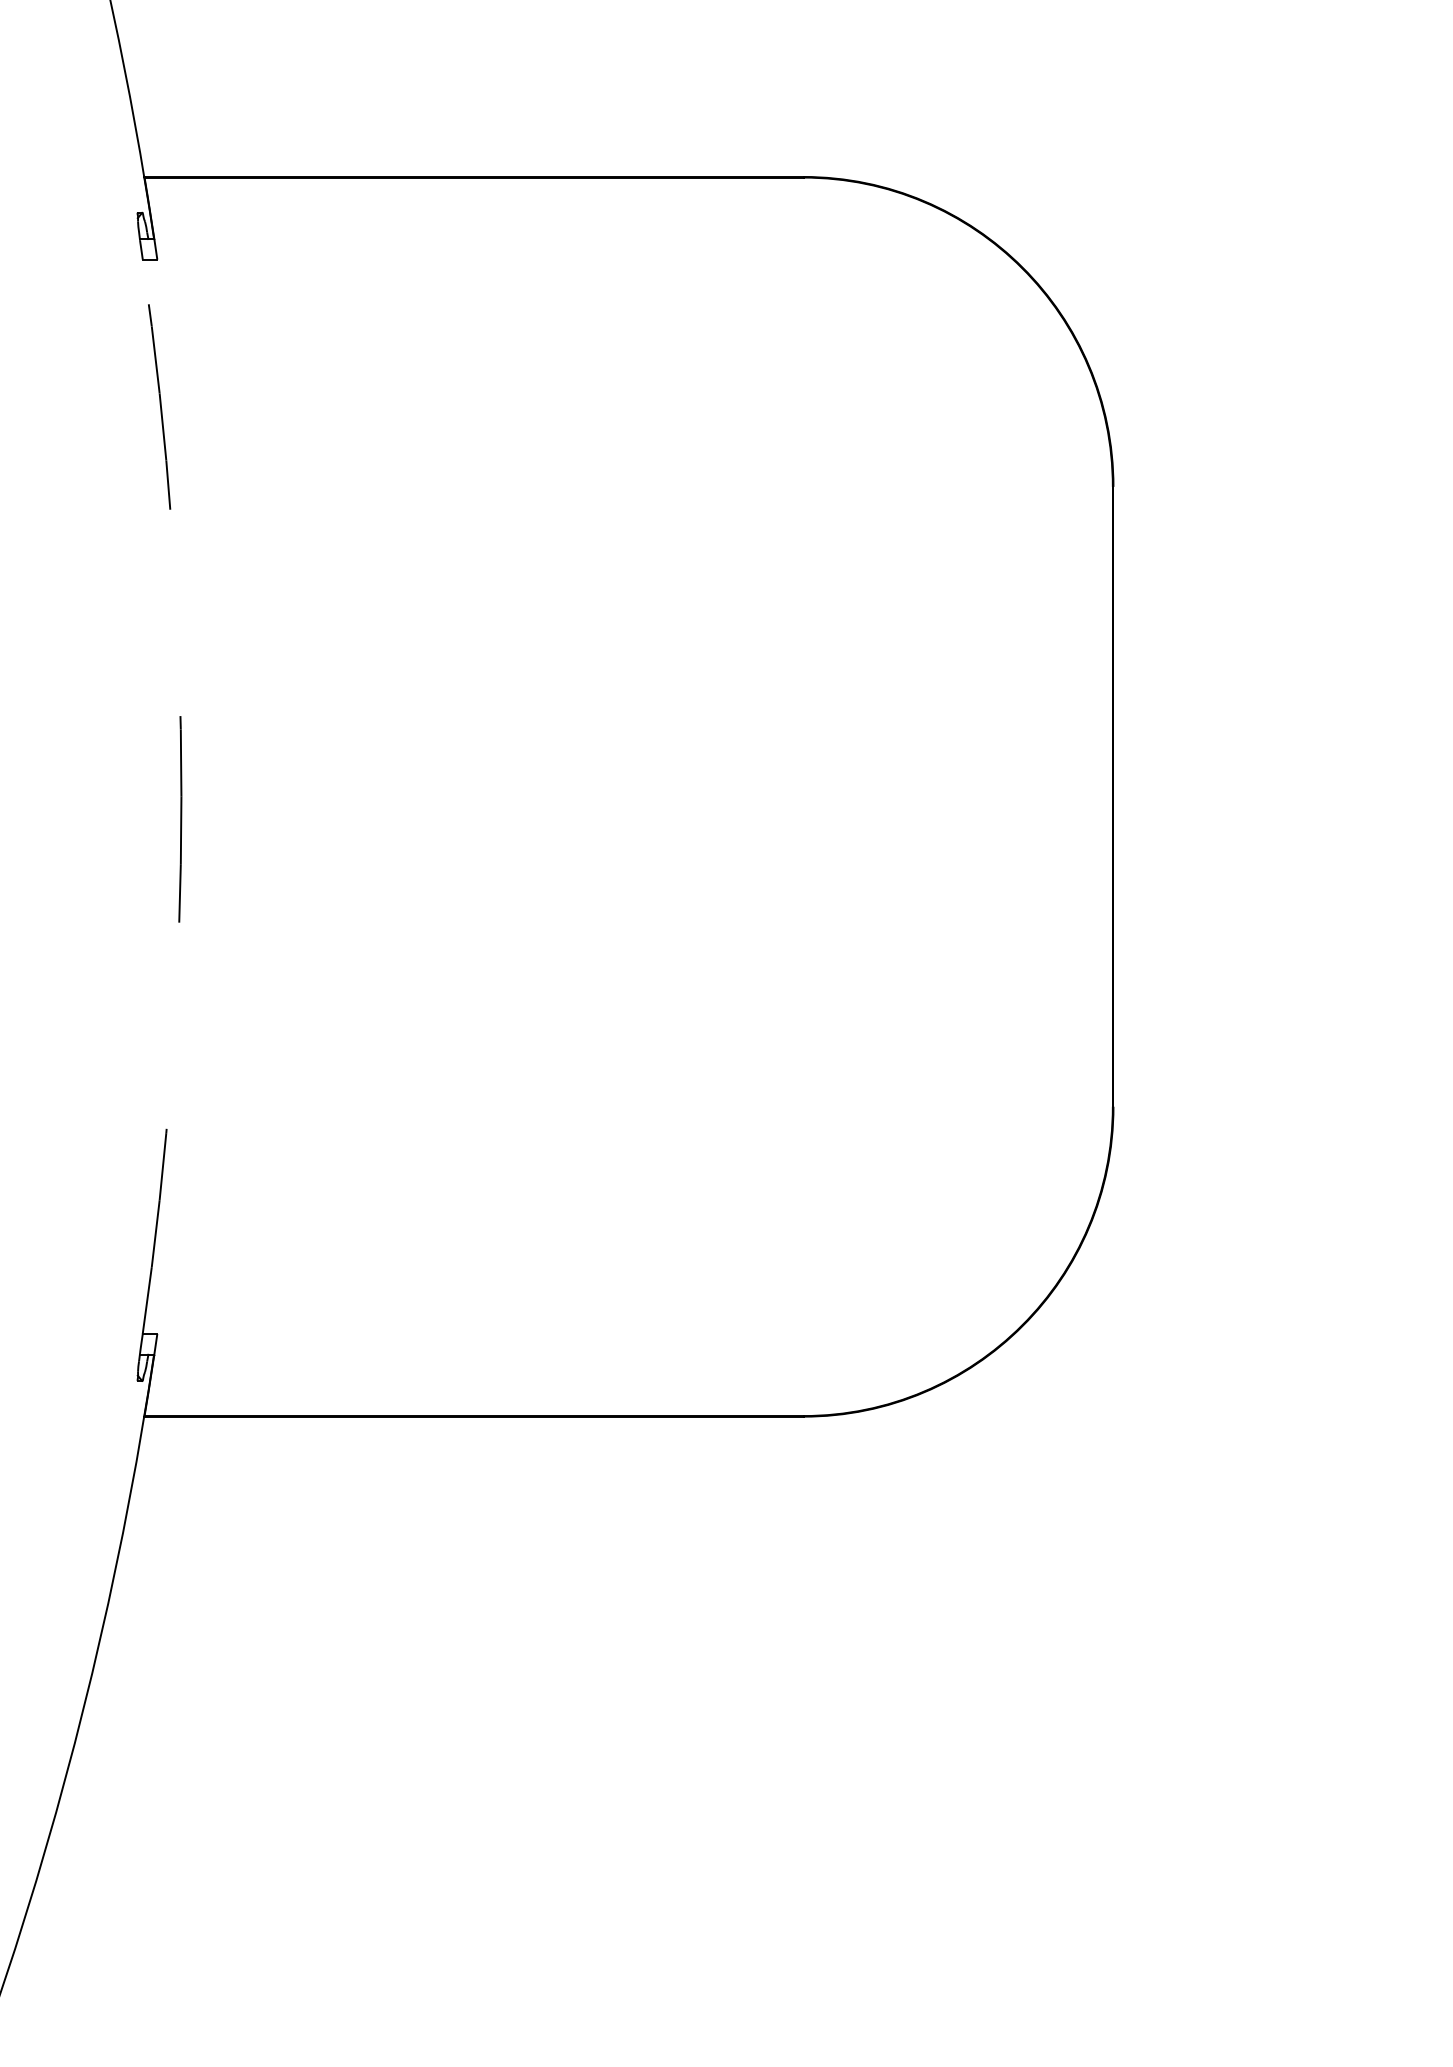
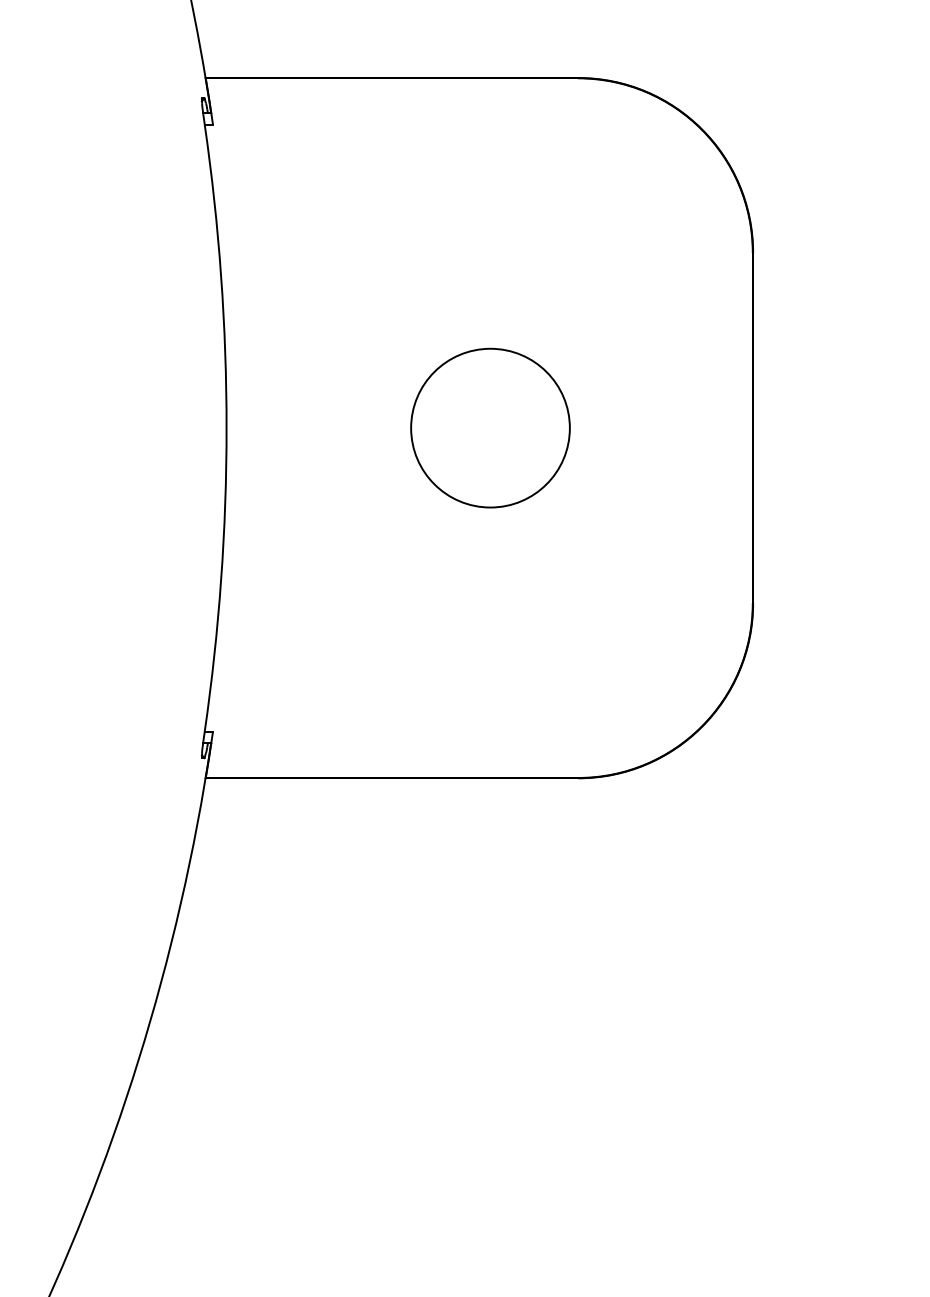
circle: (648, 795) -> (490, 427), added
arc: (181, 797) -> (226, 428), dashed -> solid

